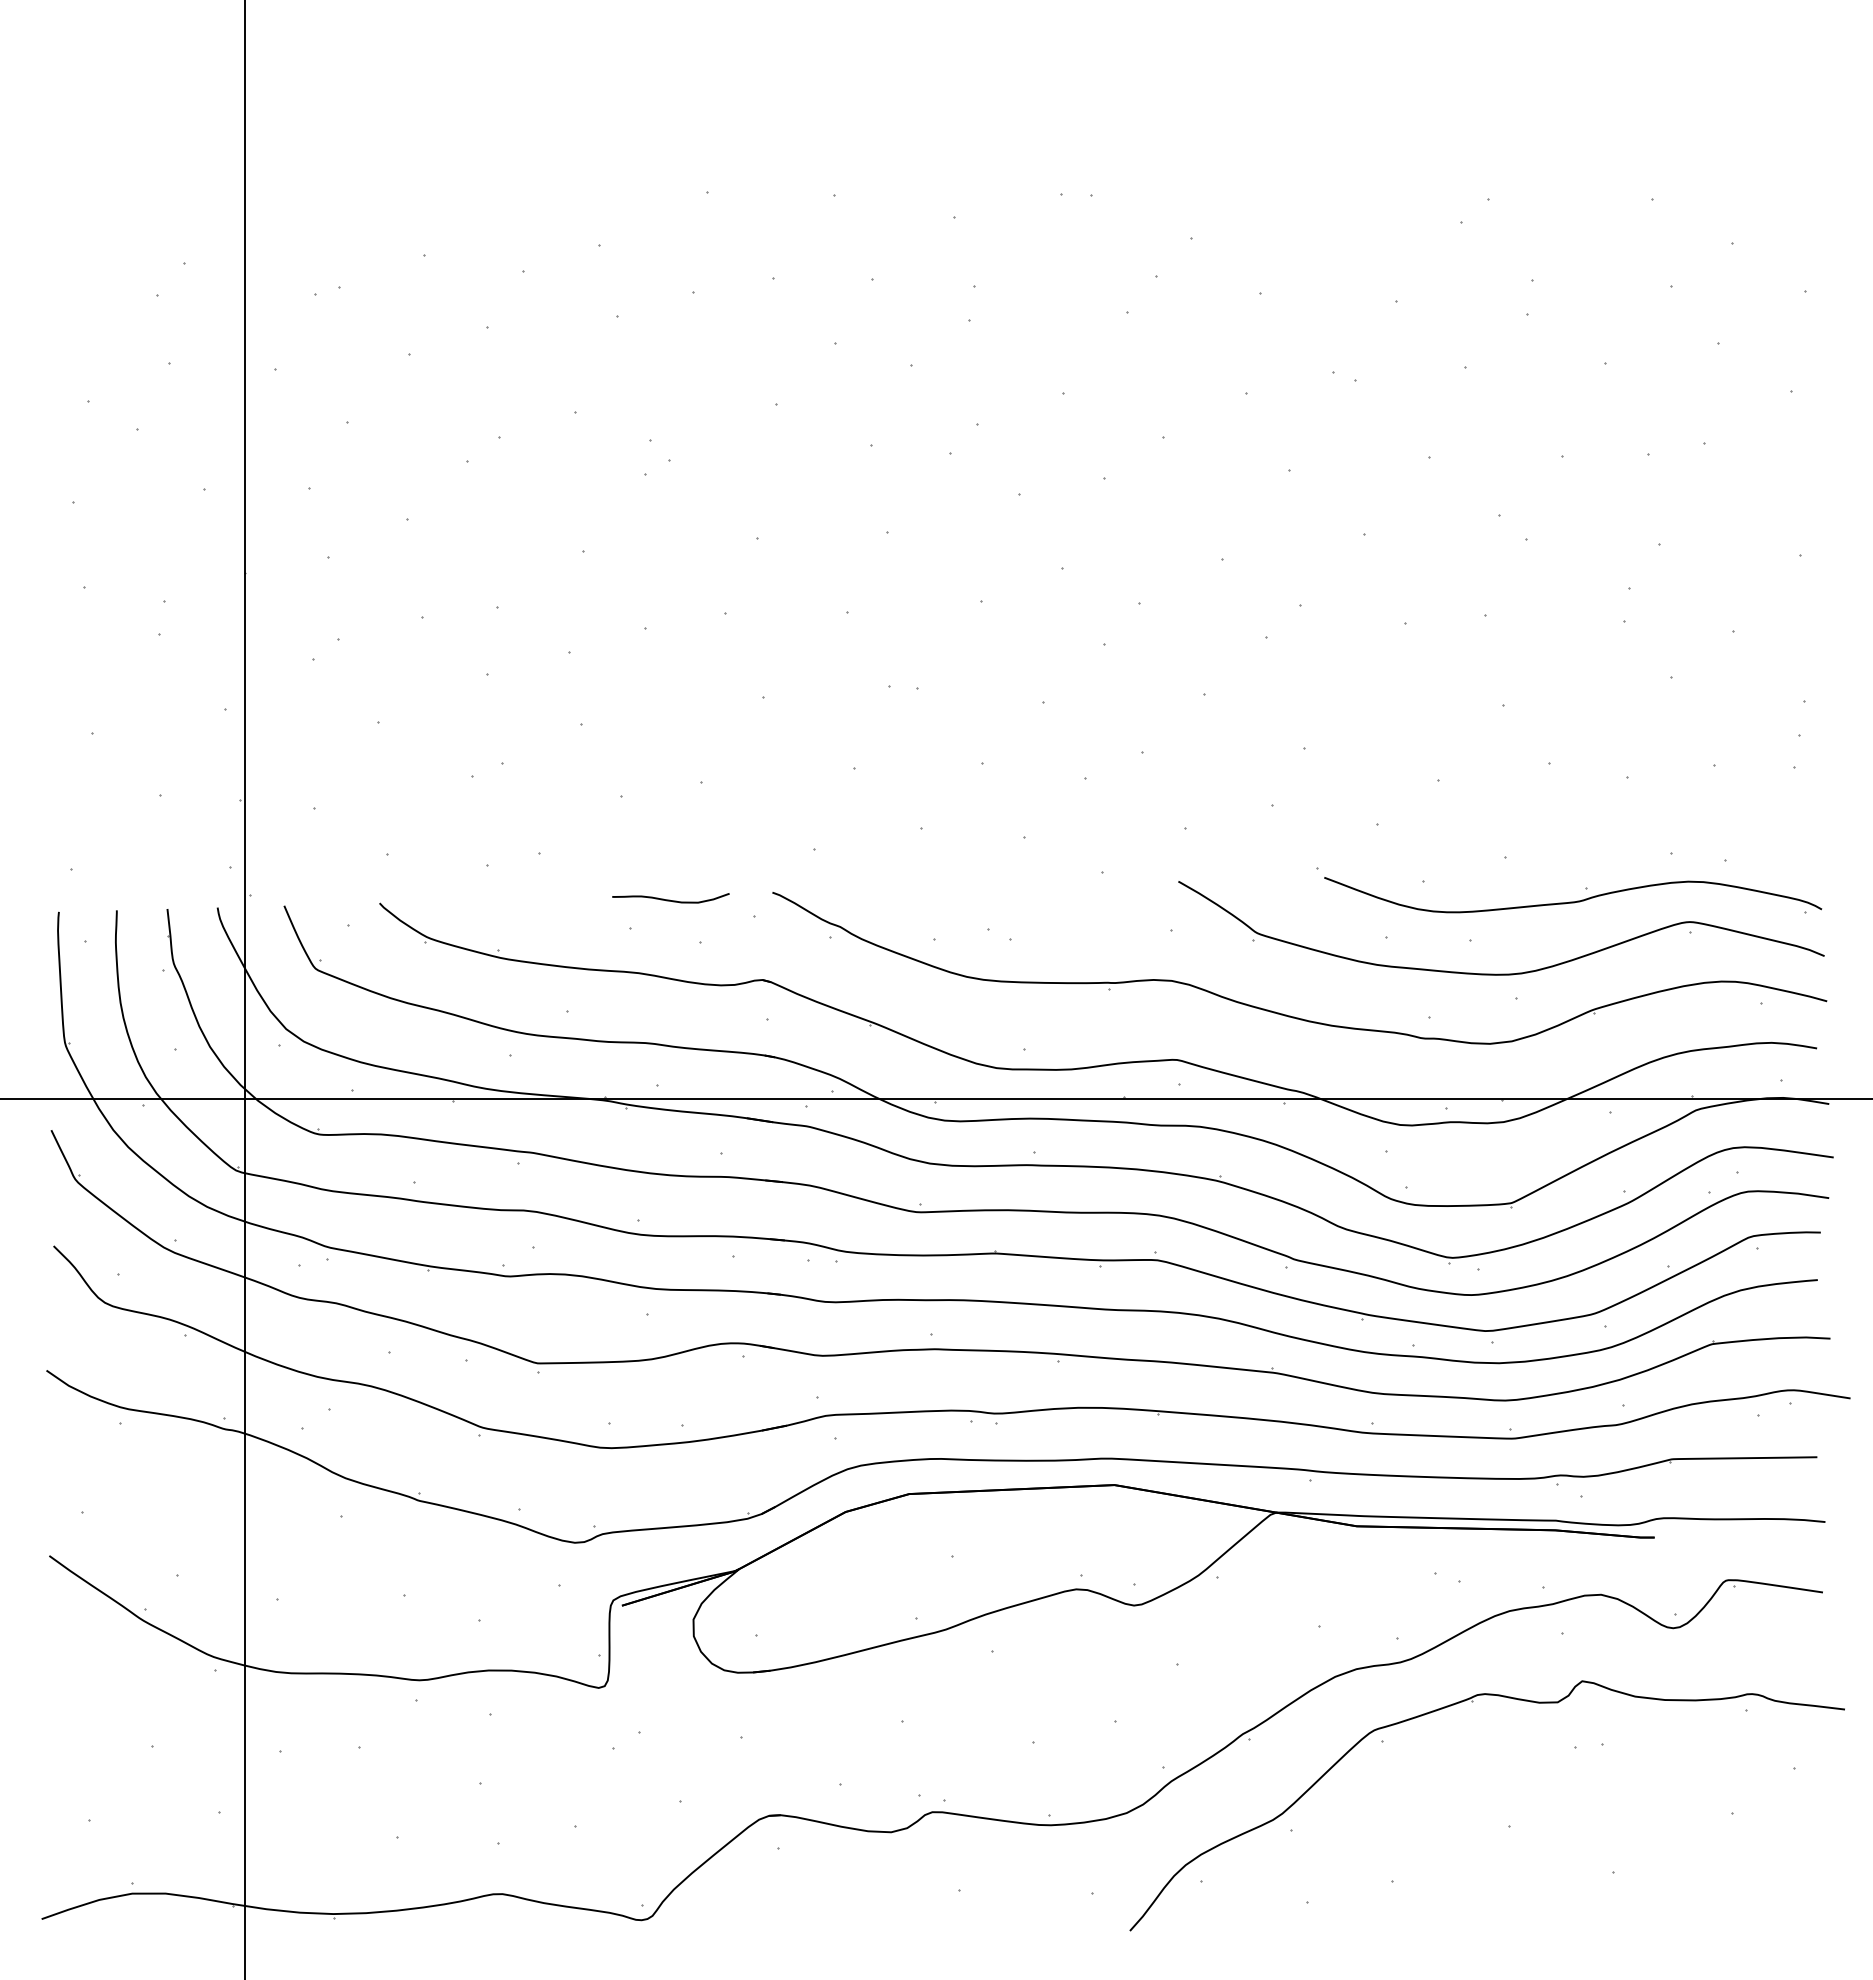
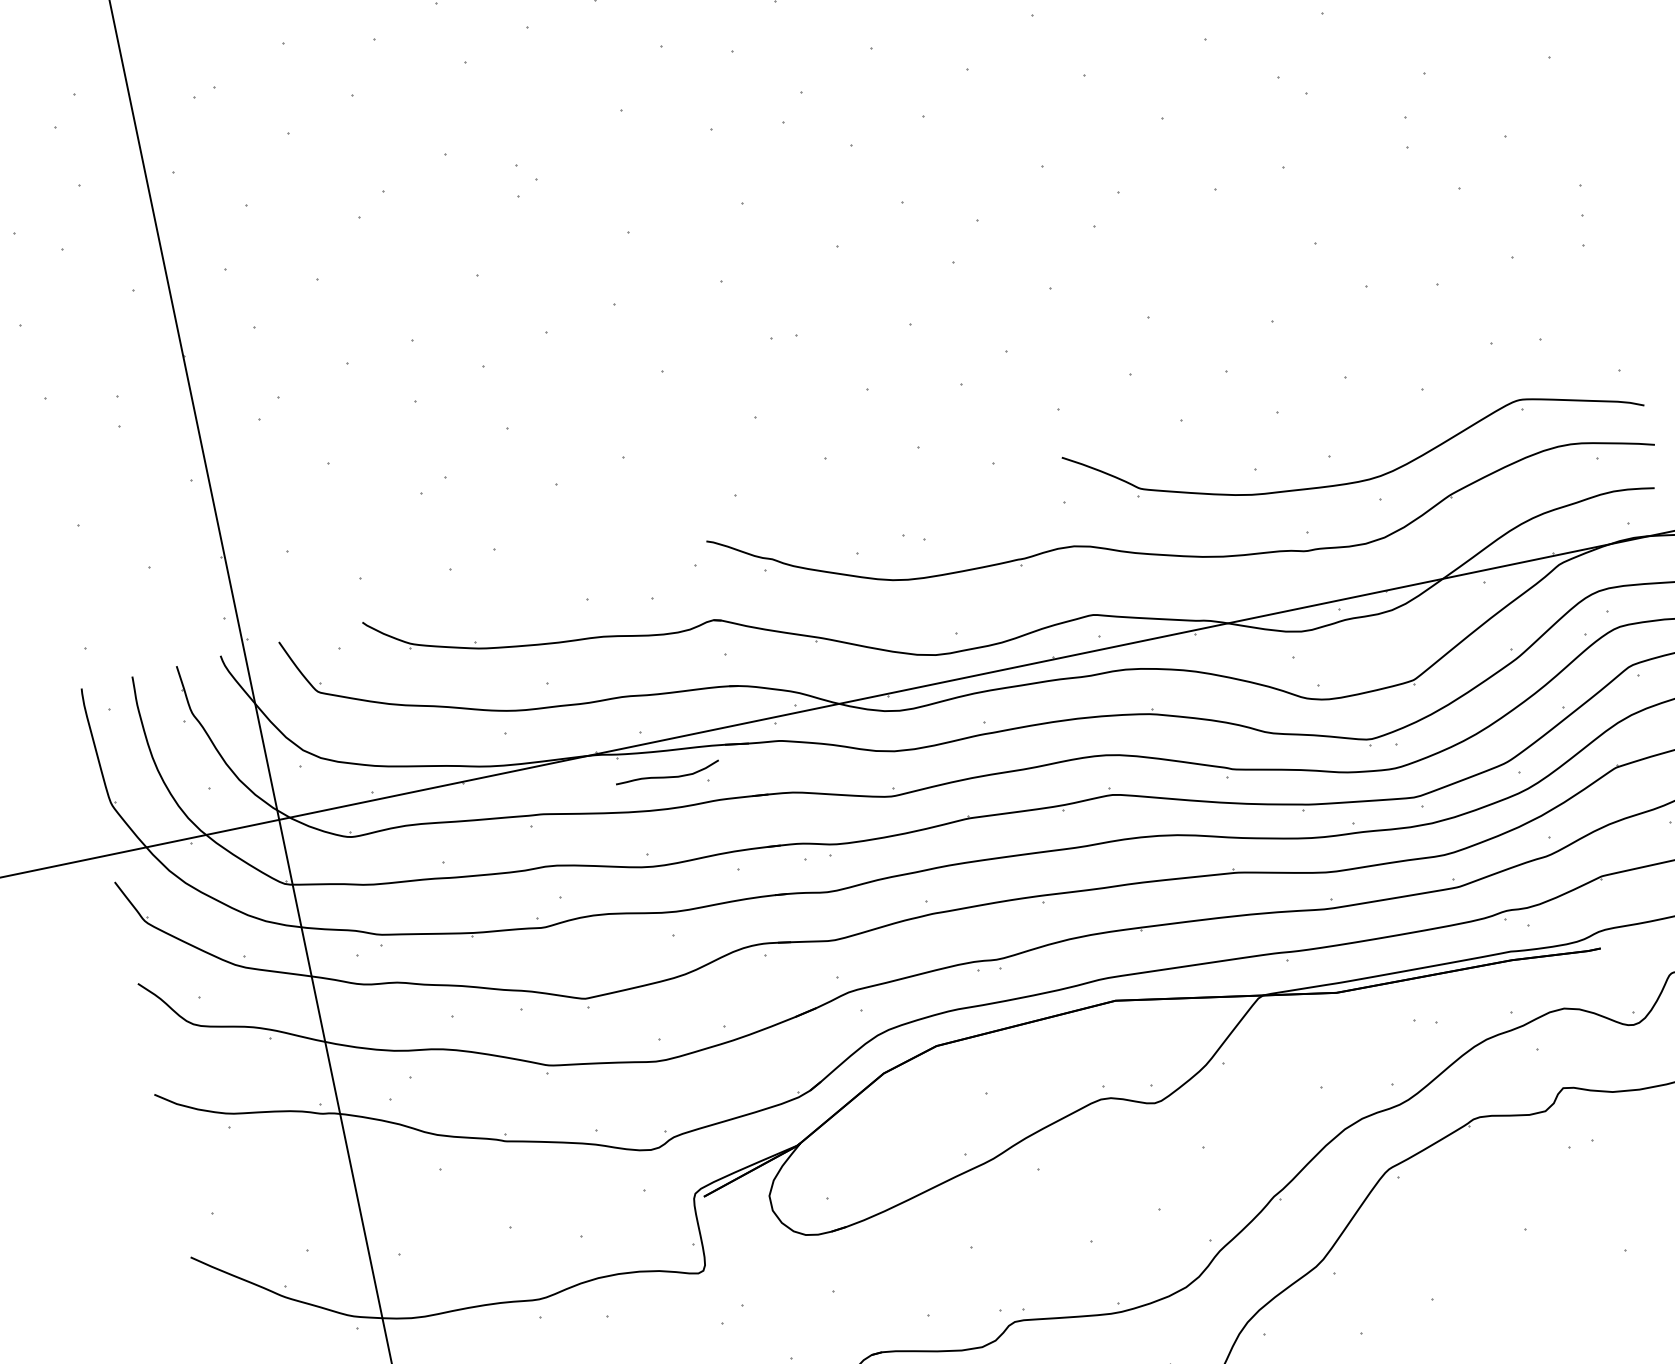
curve: (670, 899) -> (667, 776), moved
curve: (1573, 901) -> (1413, 403), removed

